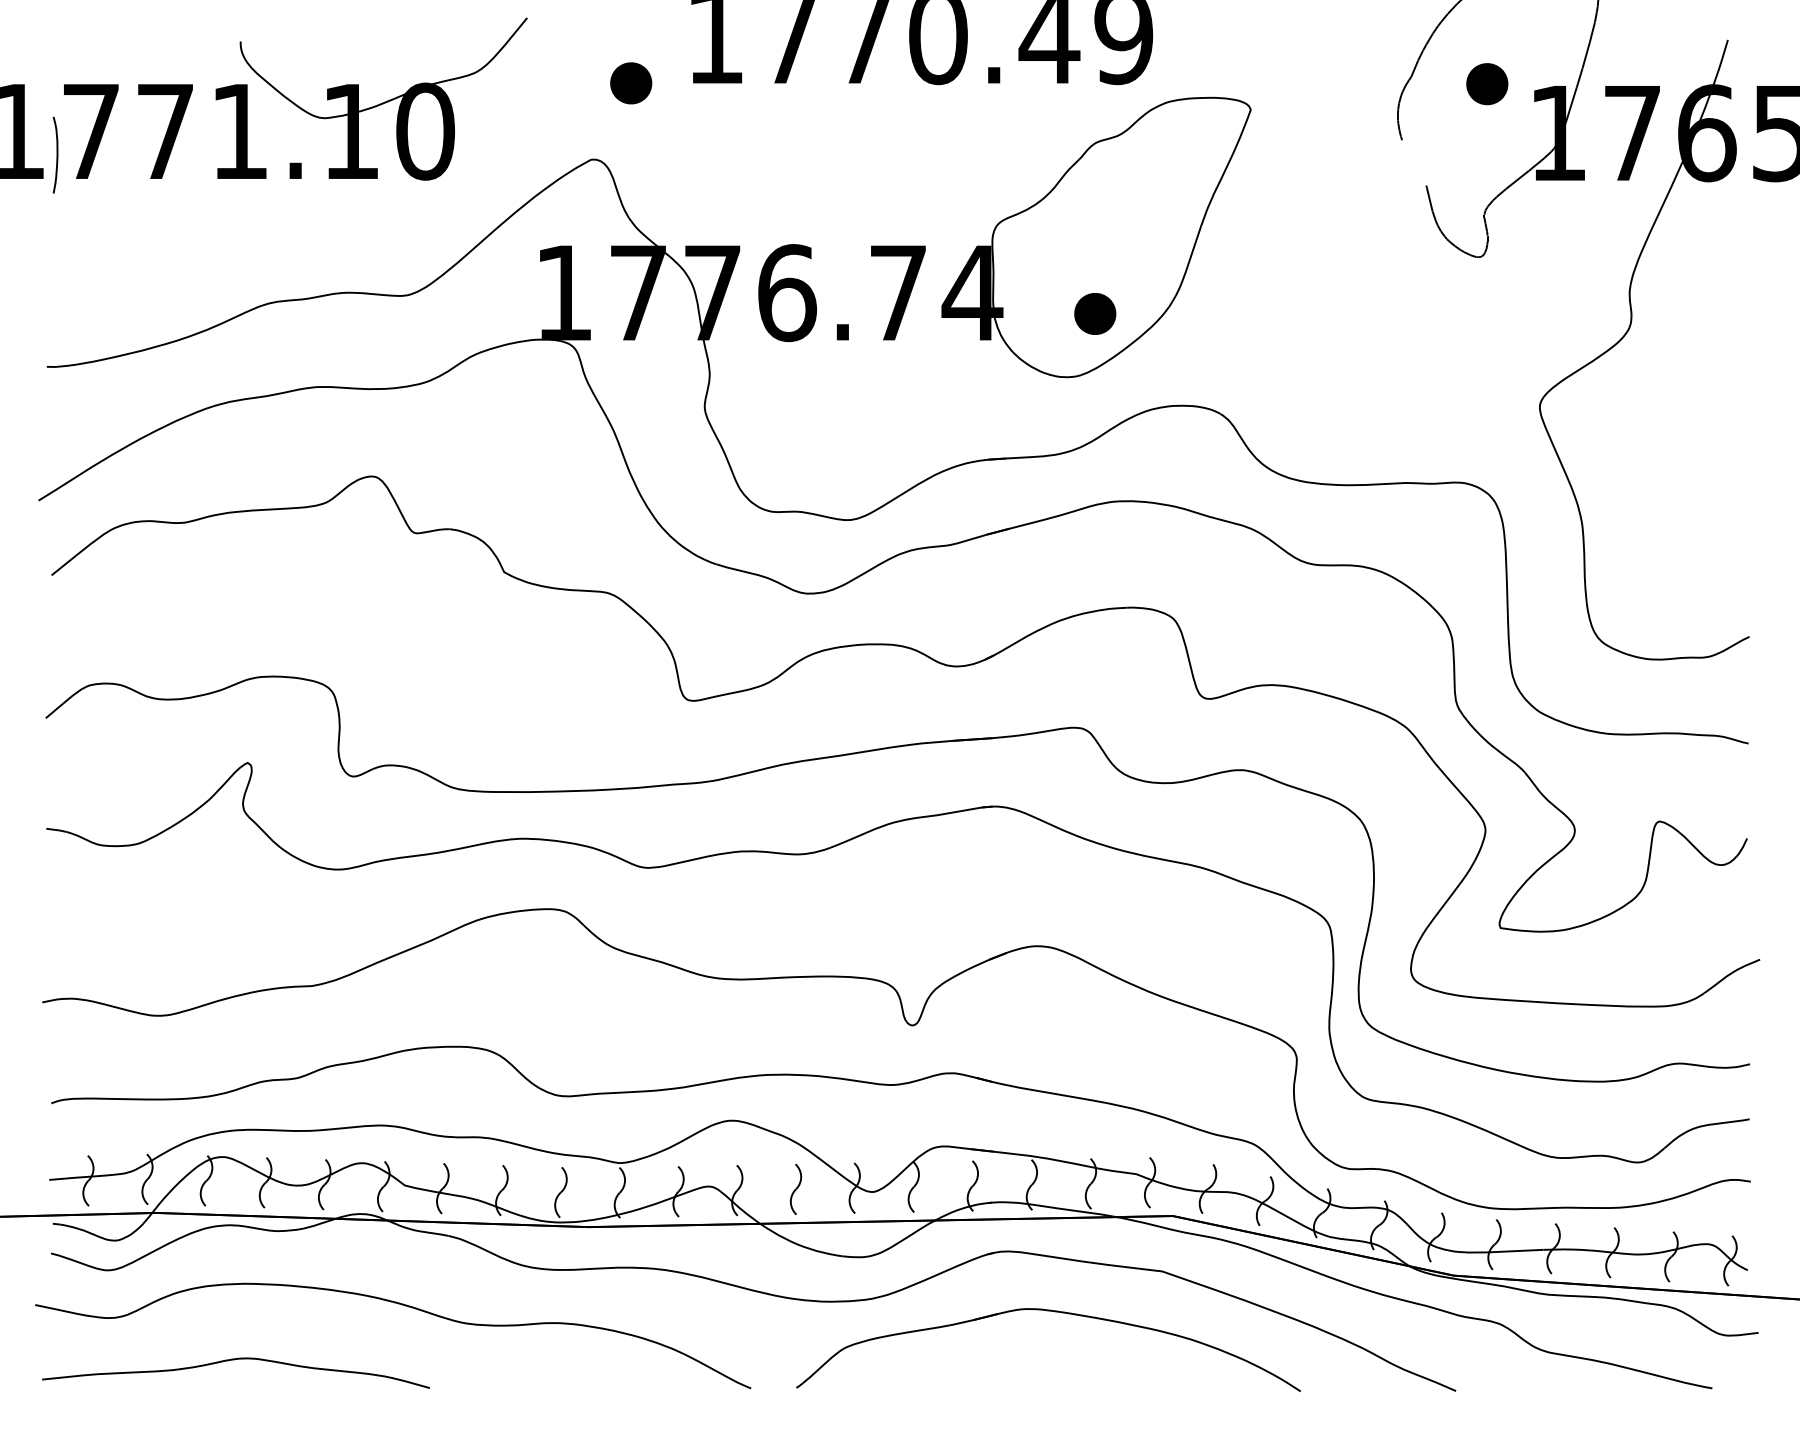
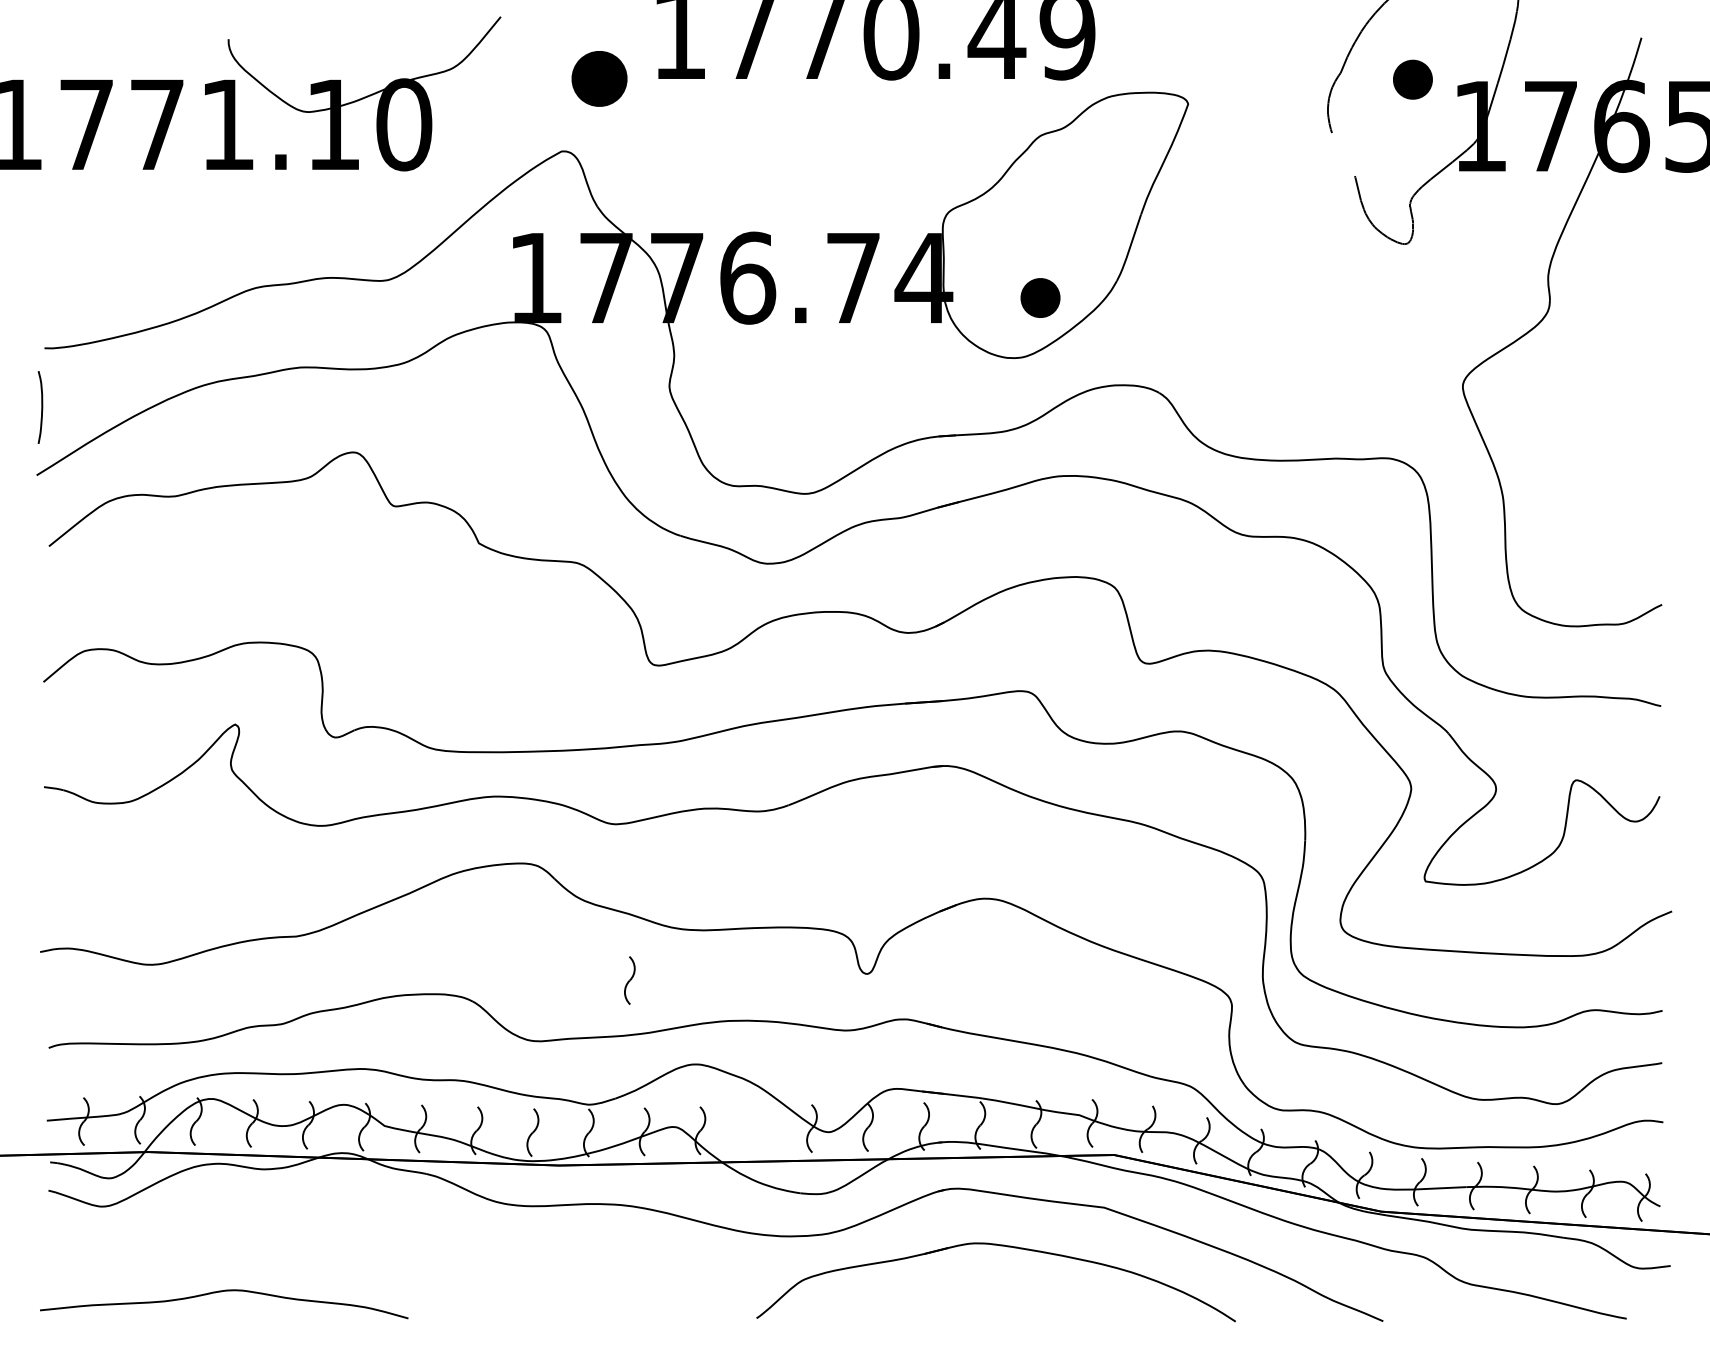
part: (631, 83) -> (599, 79), size x1.4
curve: (56, 154) -> (41, 406), moved
part: (796, 1188) -> (630, 979), moved
part: (401, 1305) -> (381, 1240), removed

